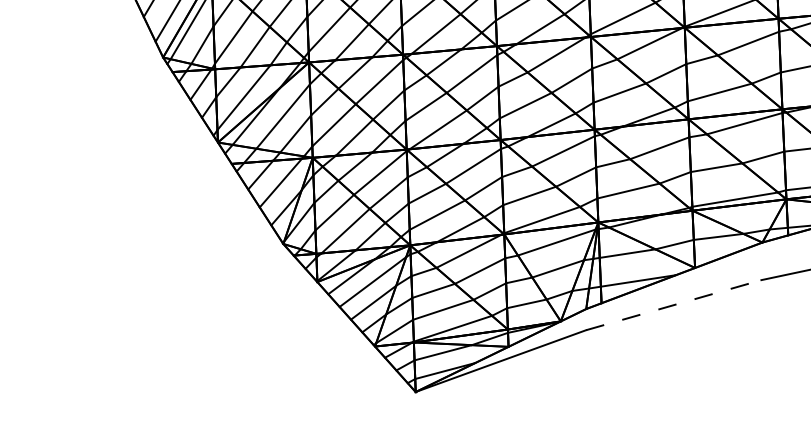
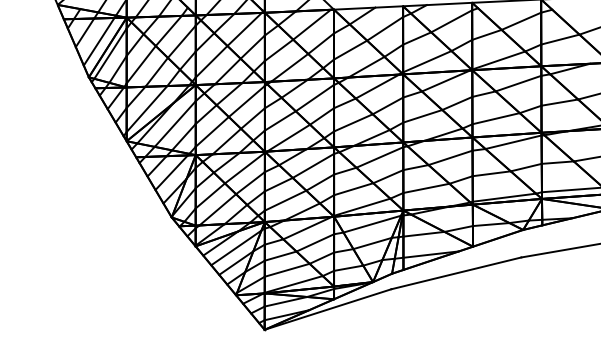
line: (673, 305) -> (456, 273), dashed -> solid

